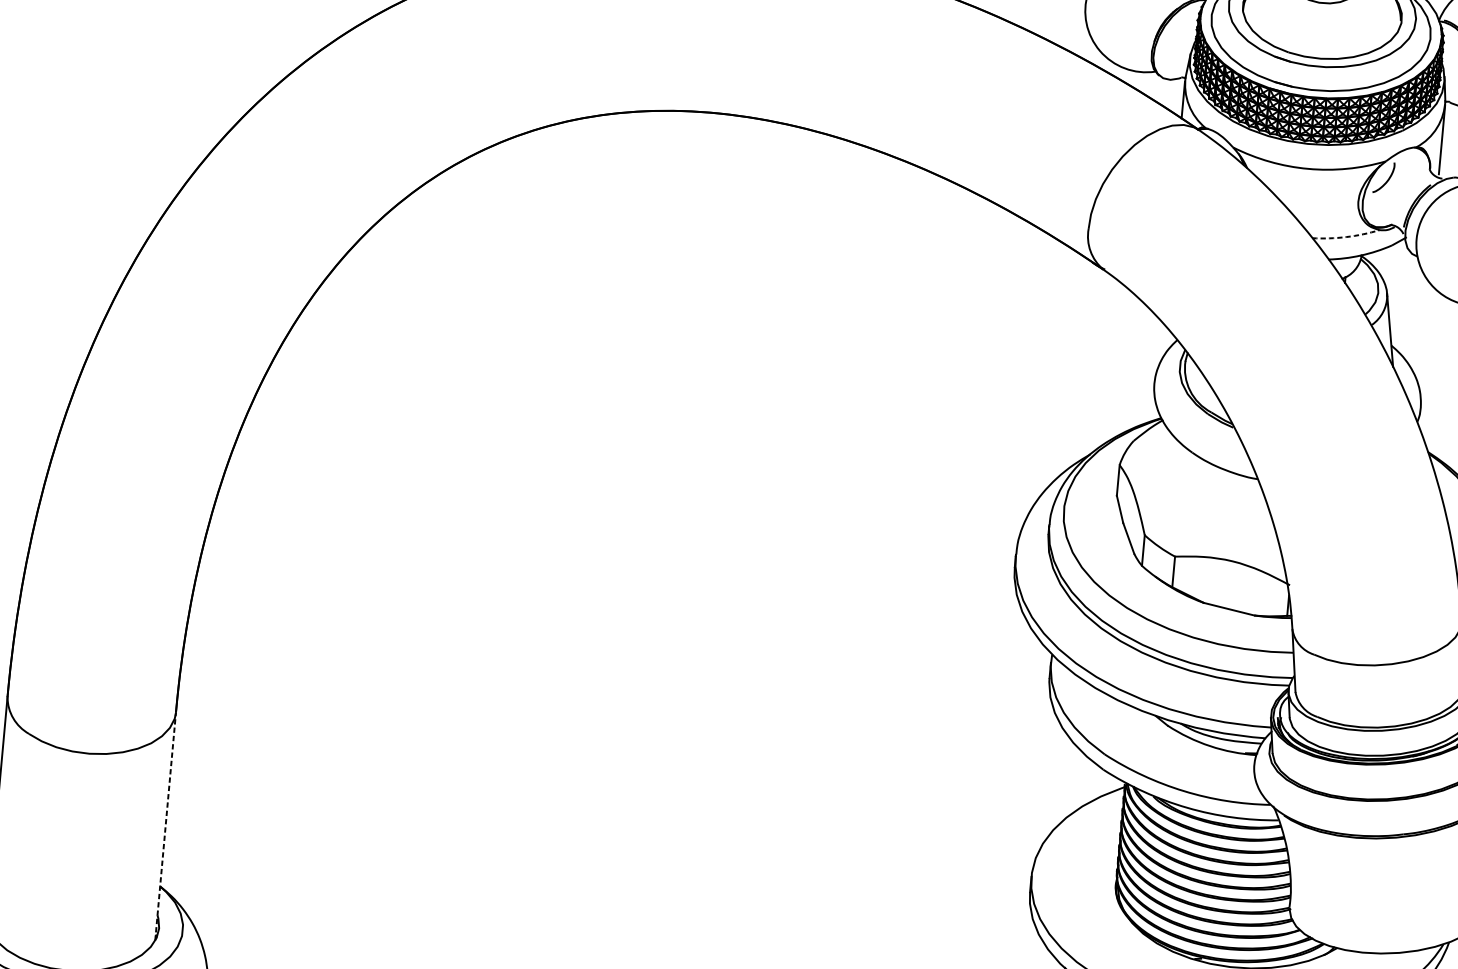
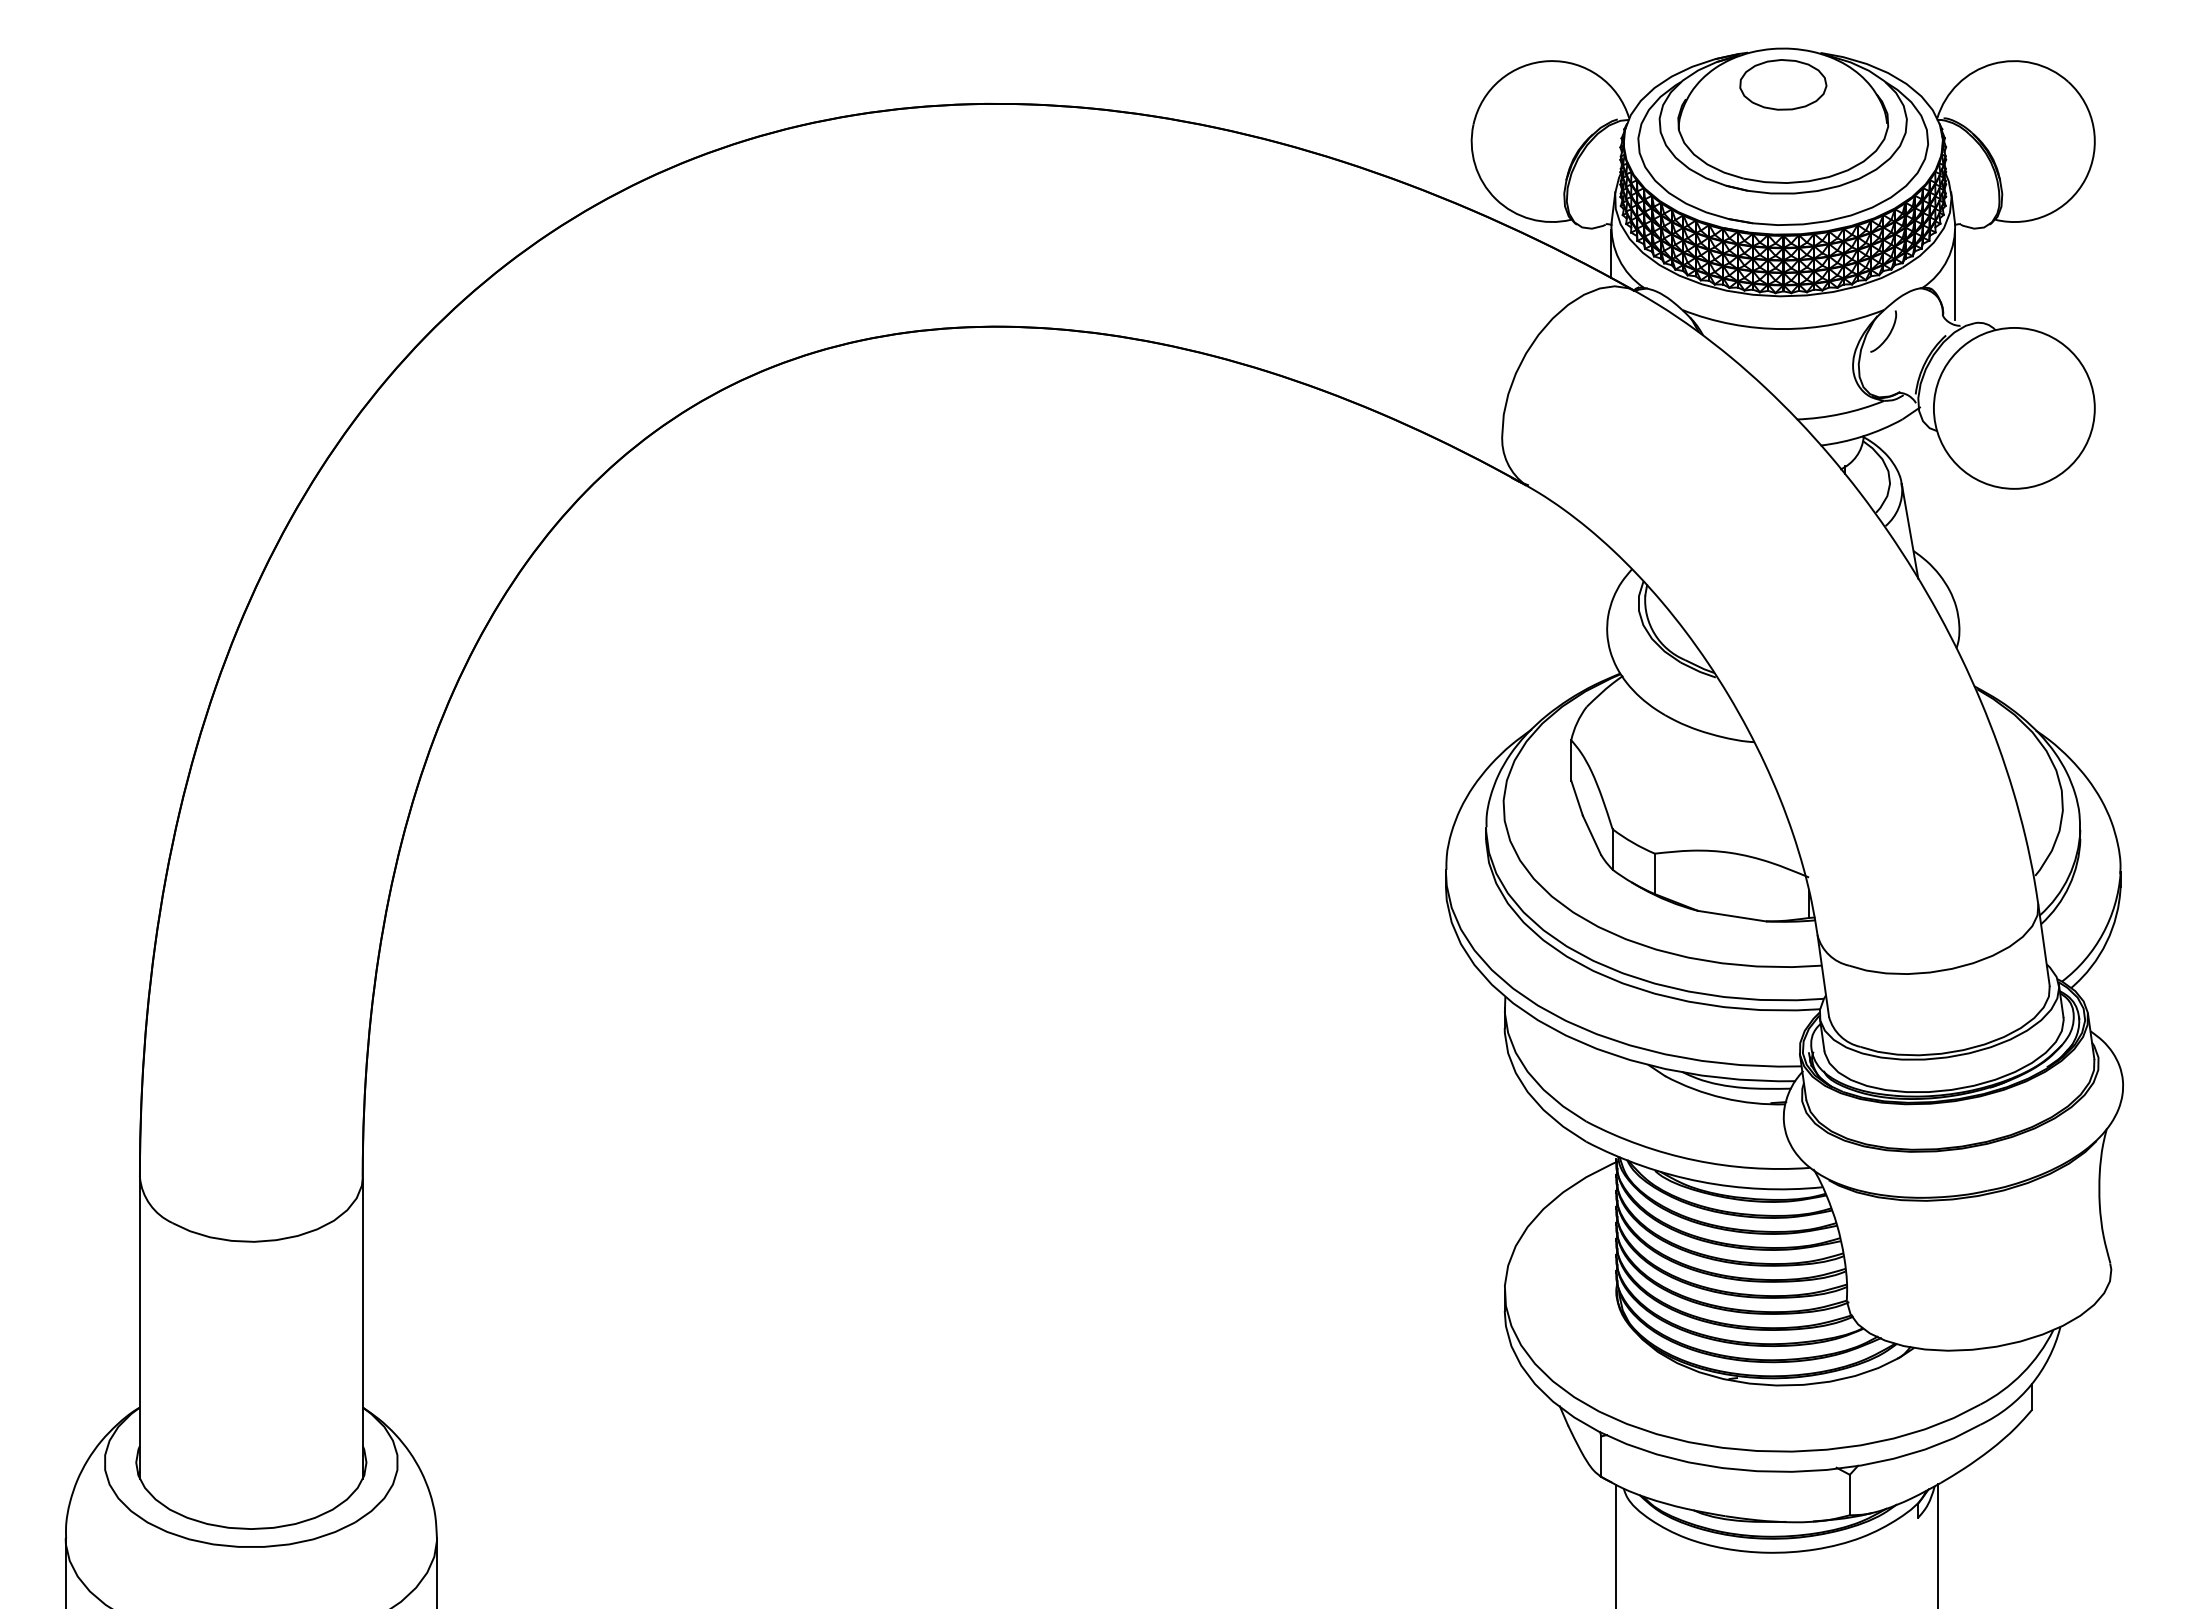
arc: (1346, 236) -> (1841, 413), dashed -> solid
line: (165, 826) -> (362, 1328), dashed -> solid

